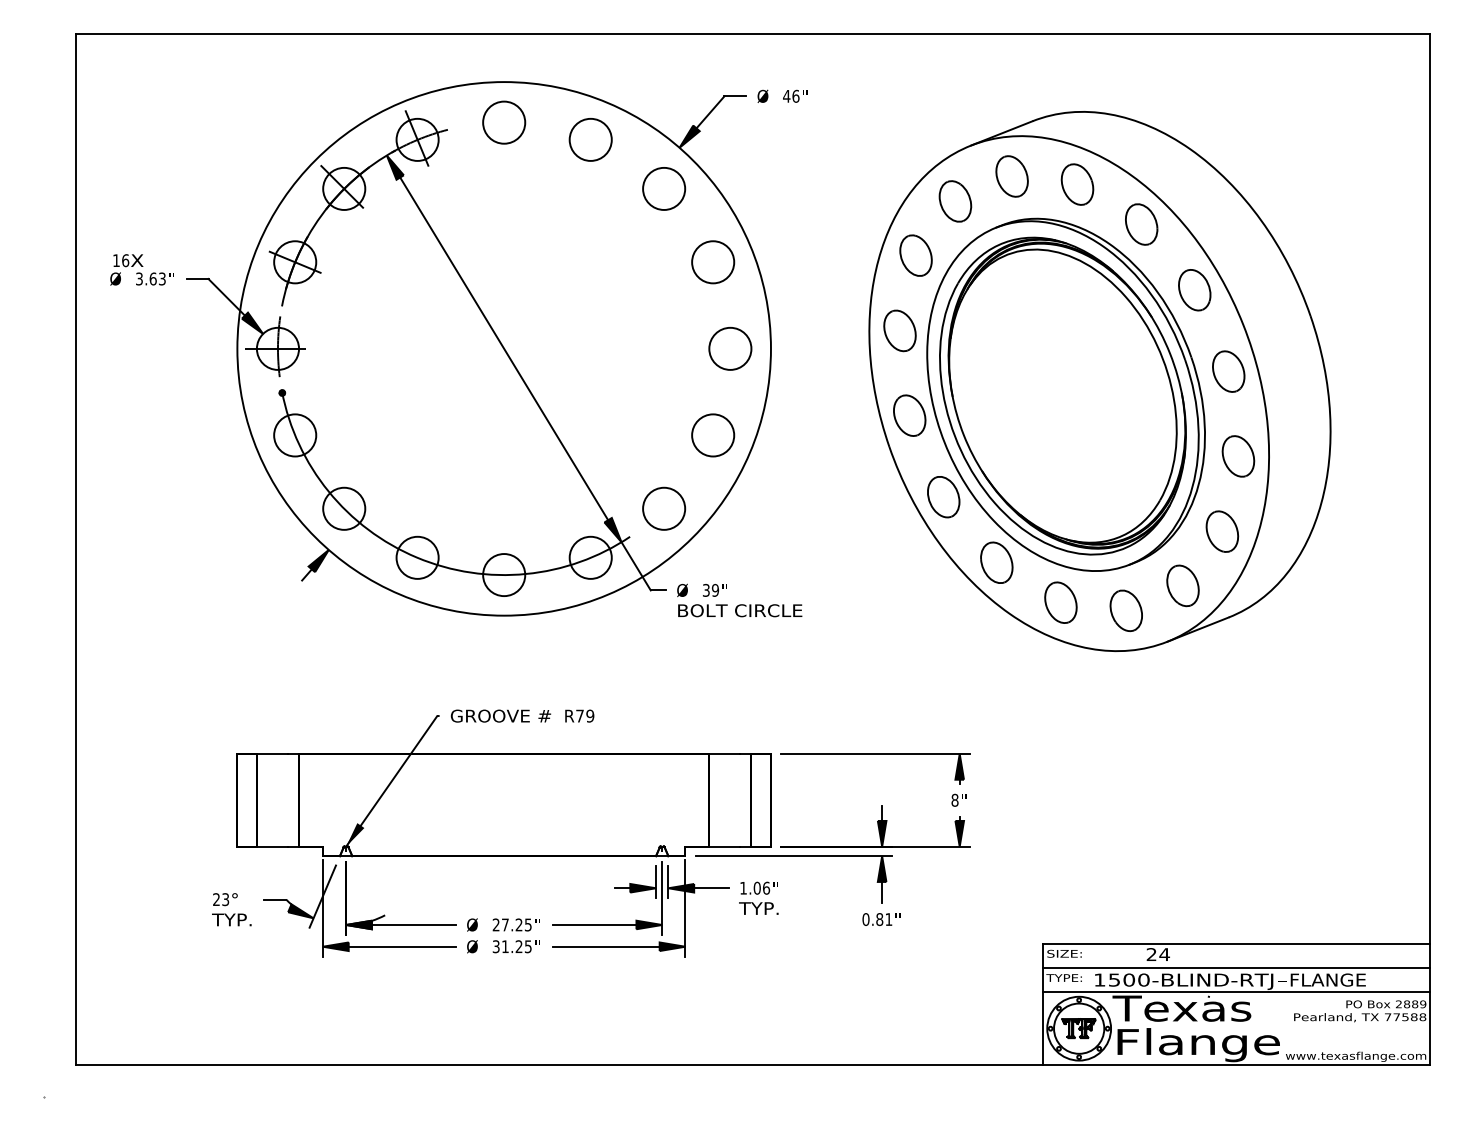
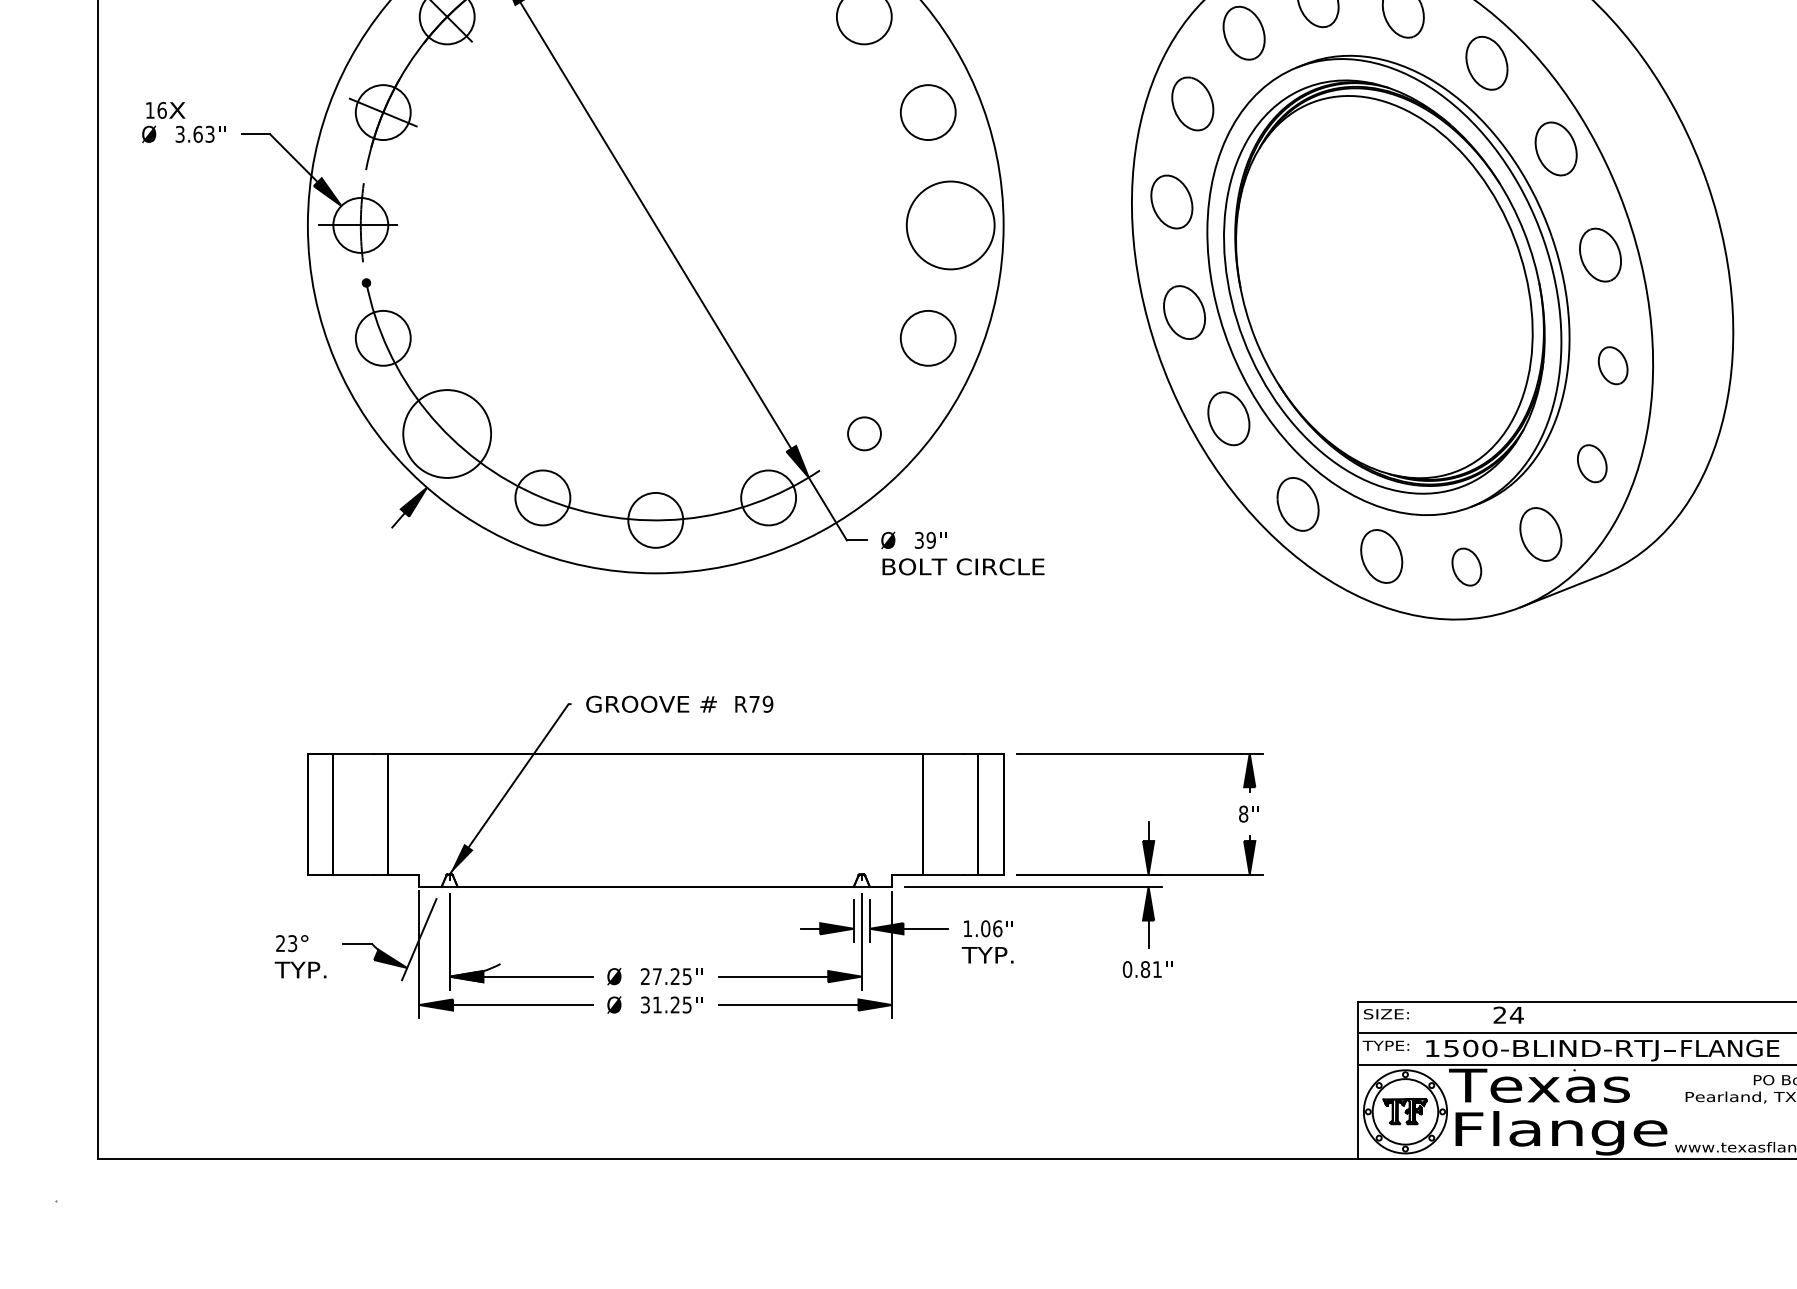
circle: (730, 348) -> (950, 224), size x1.6
part: (1238, 456) -> (1613, 365), size x0.7
circle: (344, 508) -> (447, 433), size x1.6
circle: (664, 508) -> (864, 433), size x0.6
part: (1222, 531) -> (1592, 463), size x0.7
part: (1125, 610) -> (1465, 566), size x0.7

